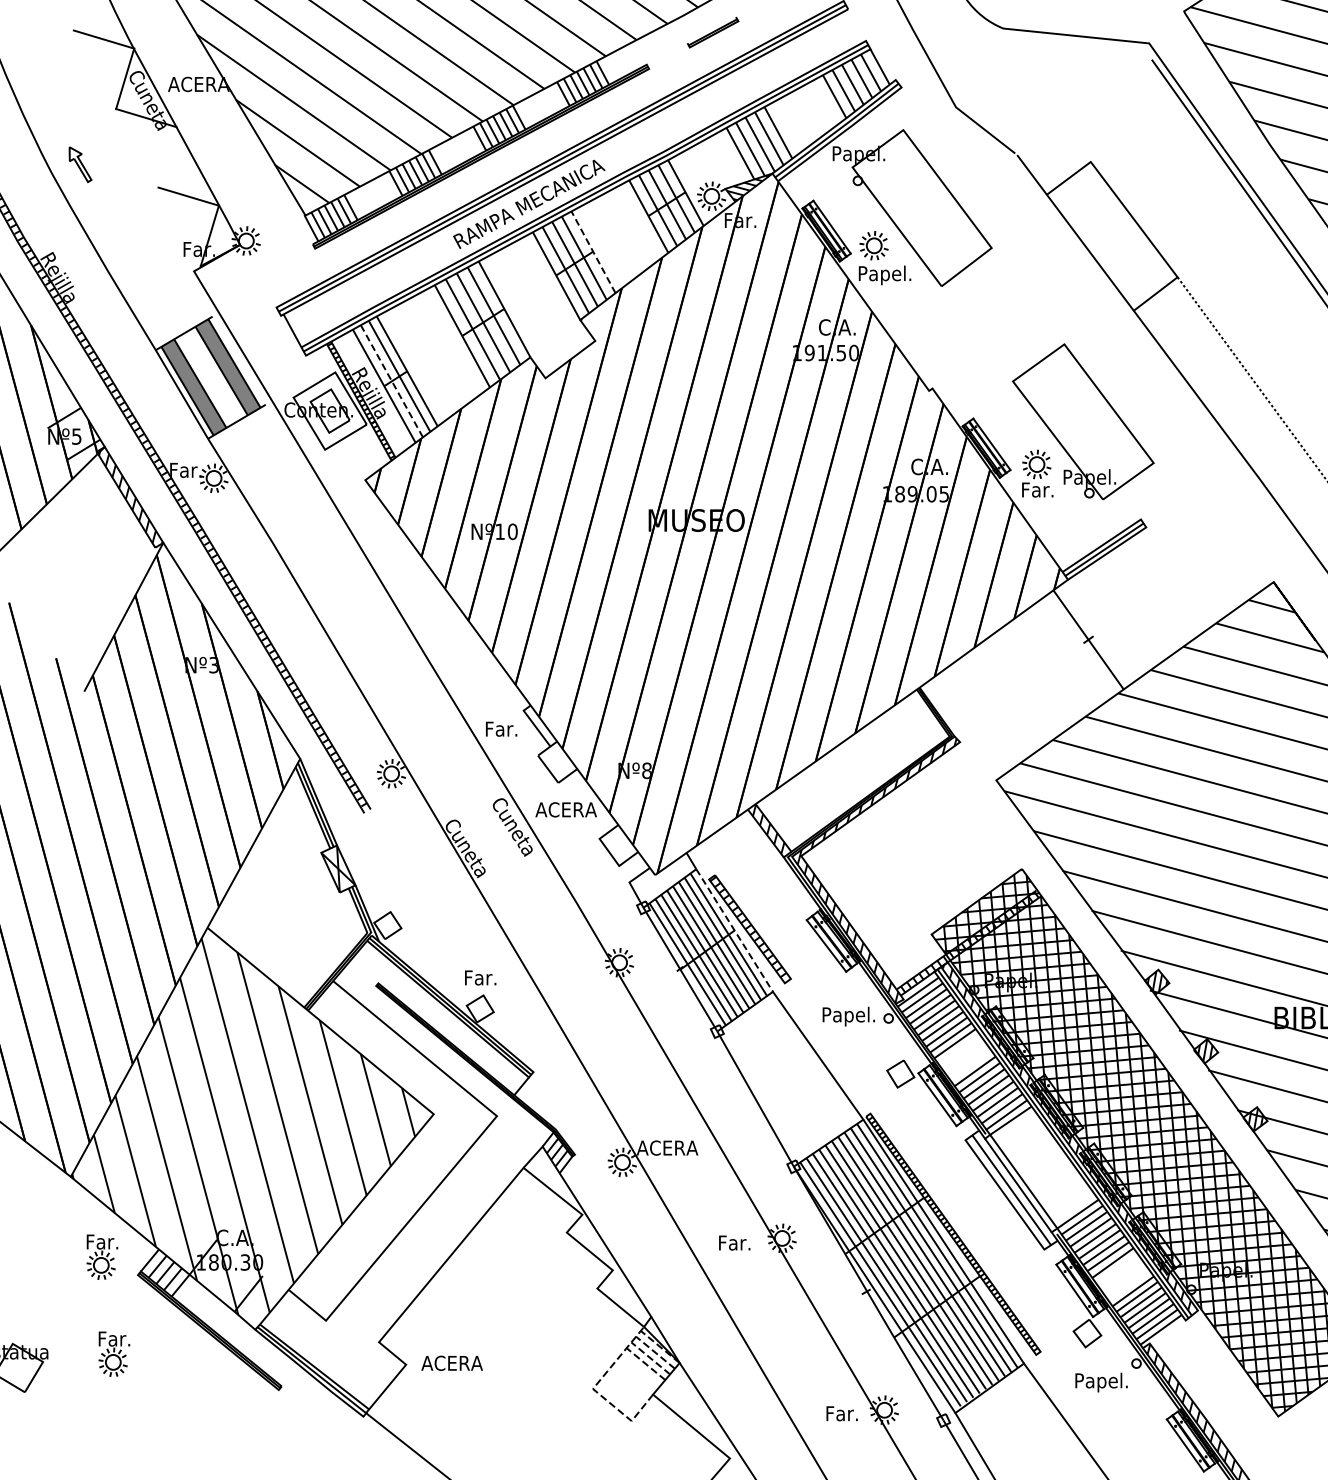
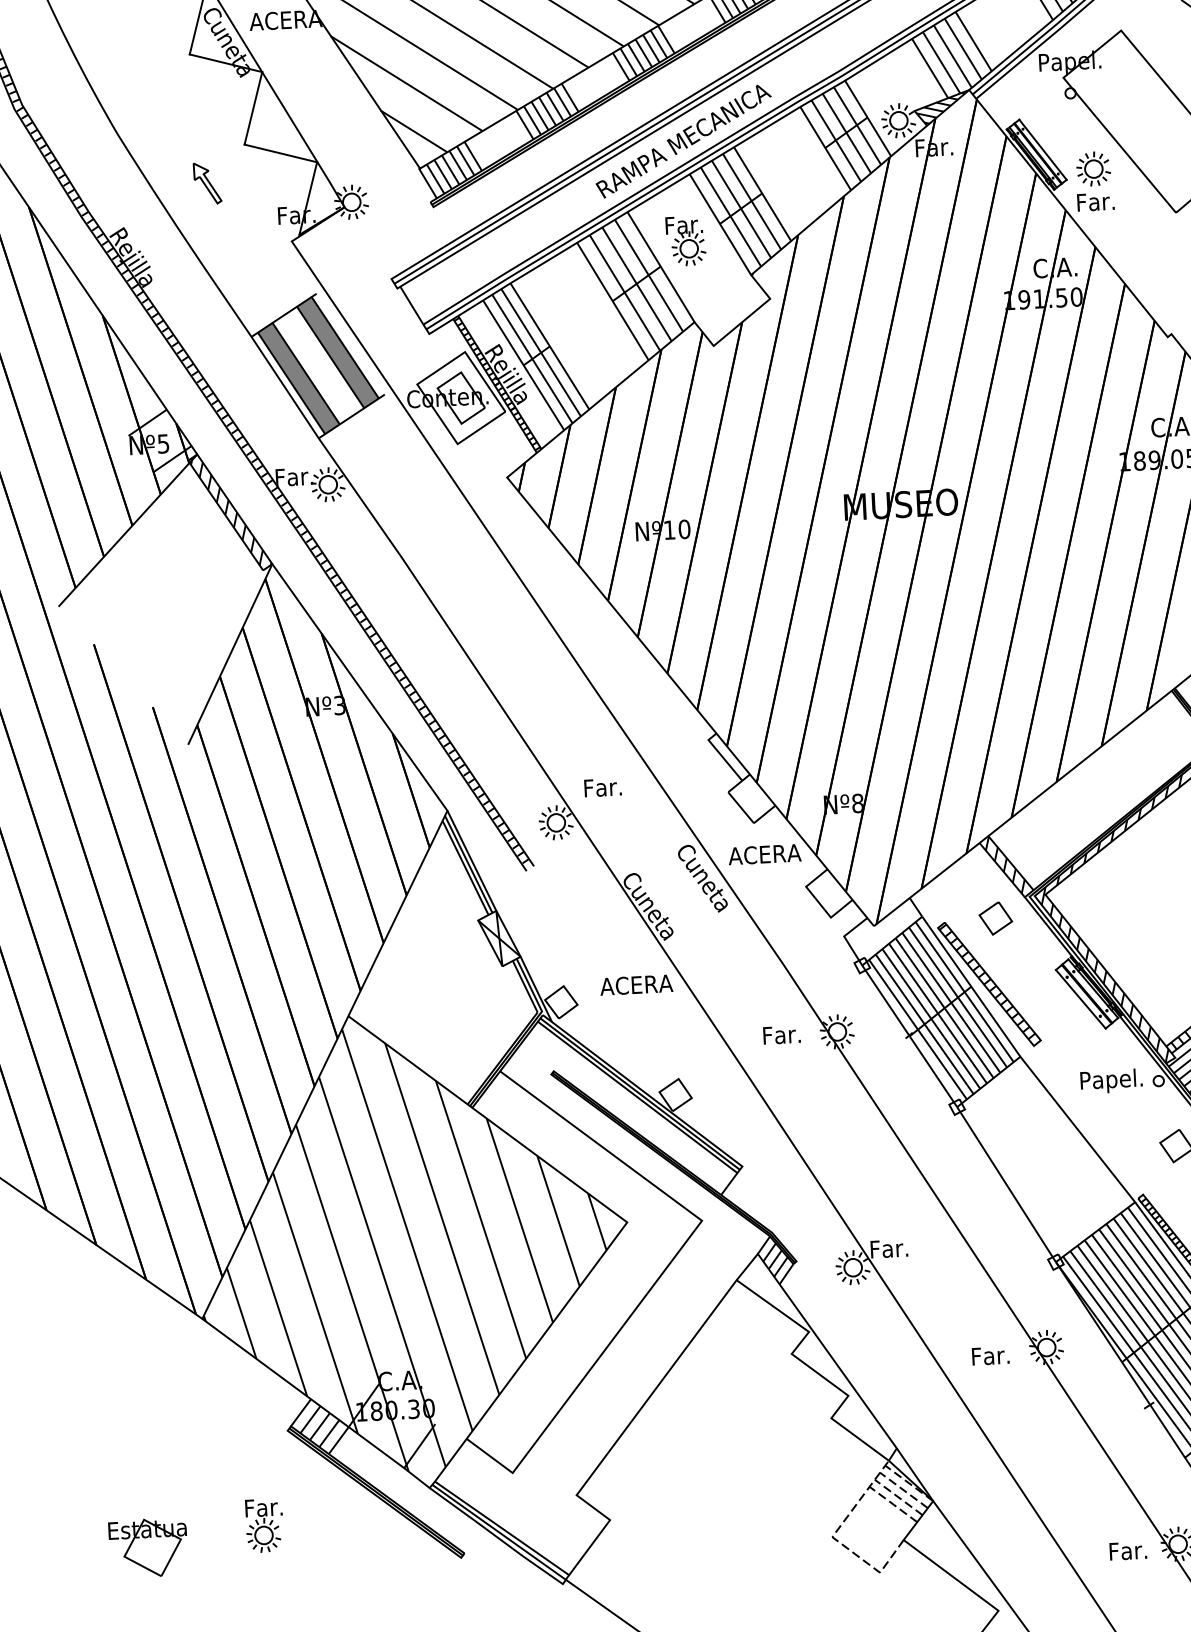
line: (167, 157) -> (253, 108), added
part: (80, 164) -> (207, 183), moved
line: (593, 251) -> (762, 193), dashed -> solid
text: (885, 275) -> (1109, 203), Papel. -> Far.
part: (526, 288) -> (685, 241), added
line: (391, 380) -> (531, 358), dashed -> solid
text: (501, 728) -> (602, 786), moved
part: (757, 873) -> (994, 917), added
line: (734, 930) -> (971, 986), dashed -> solid
text: (480, 977) -> (781, 1034), moved
text: (667, 1147) -> (905, 1247), ACERA -> Far.
part: (102, 1256) -> (244, 1411), removed
text: (451, 1362) -> (635, 984), moved

